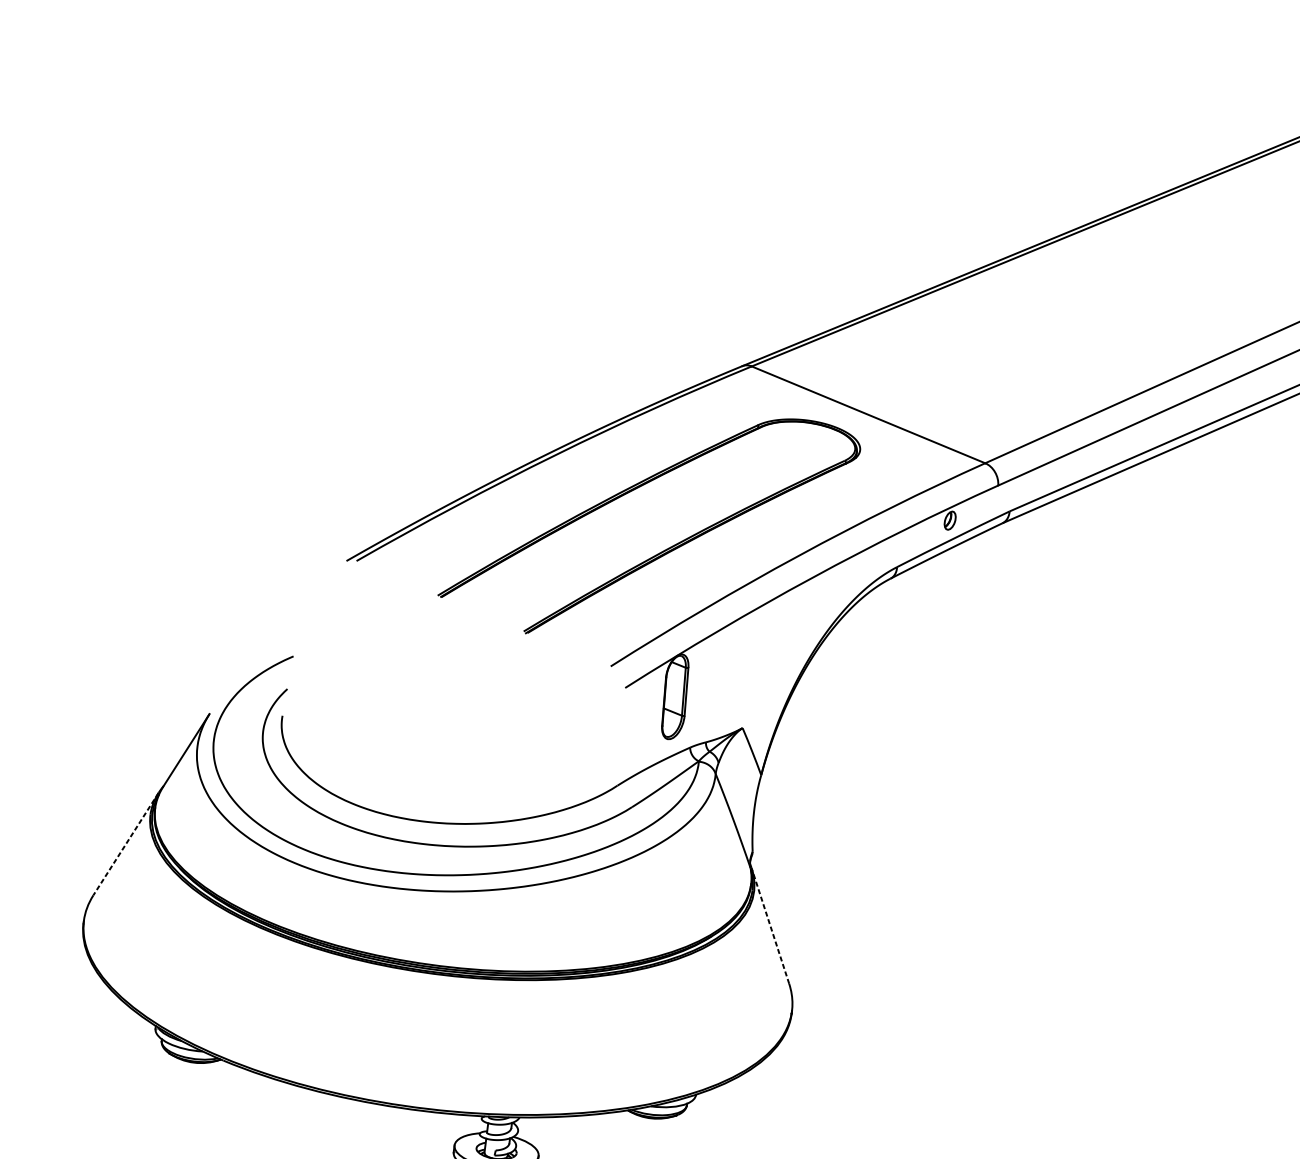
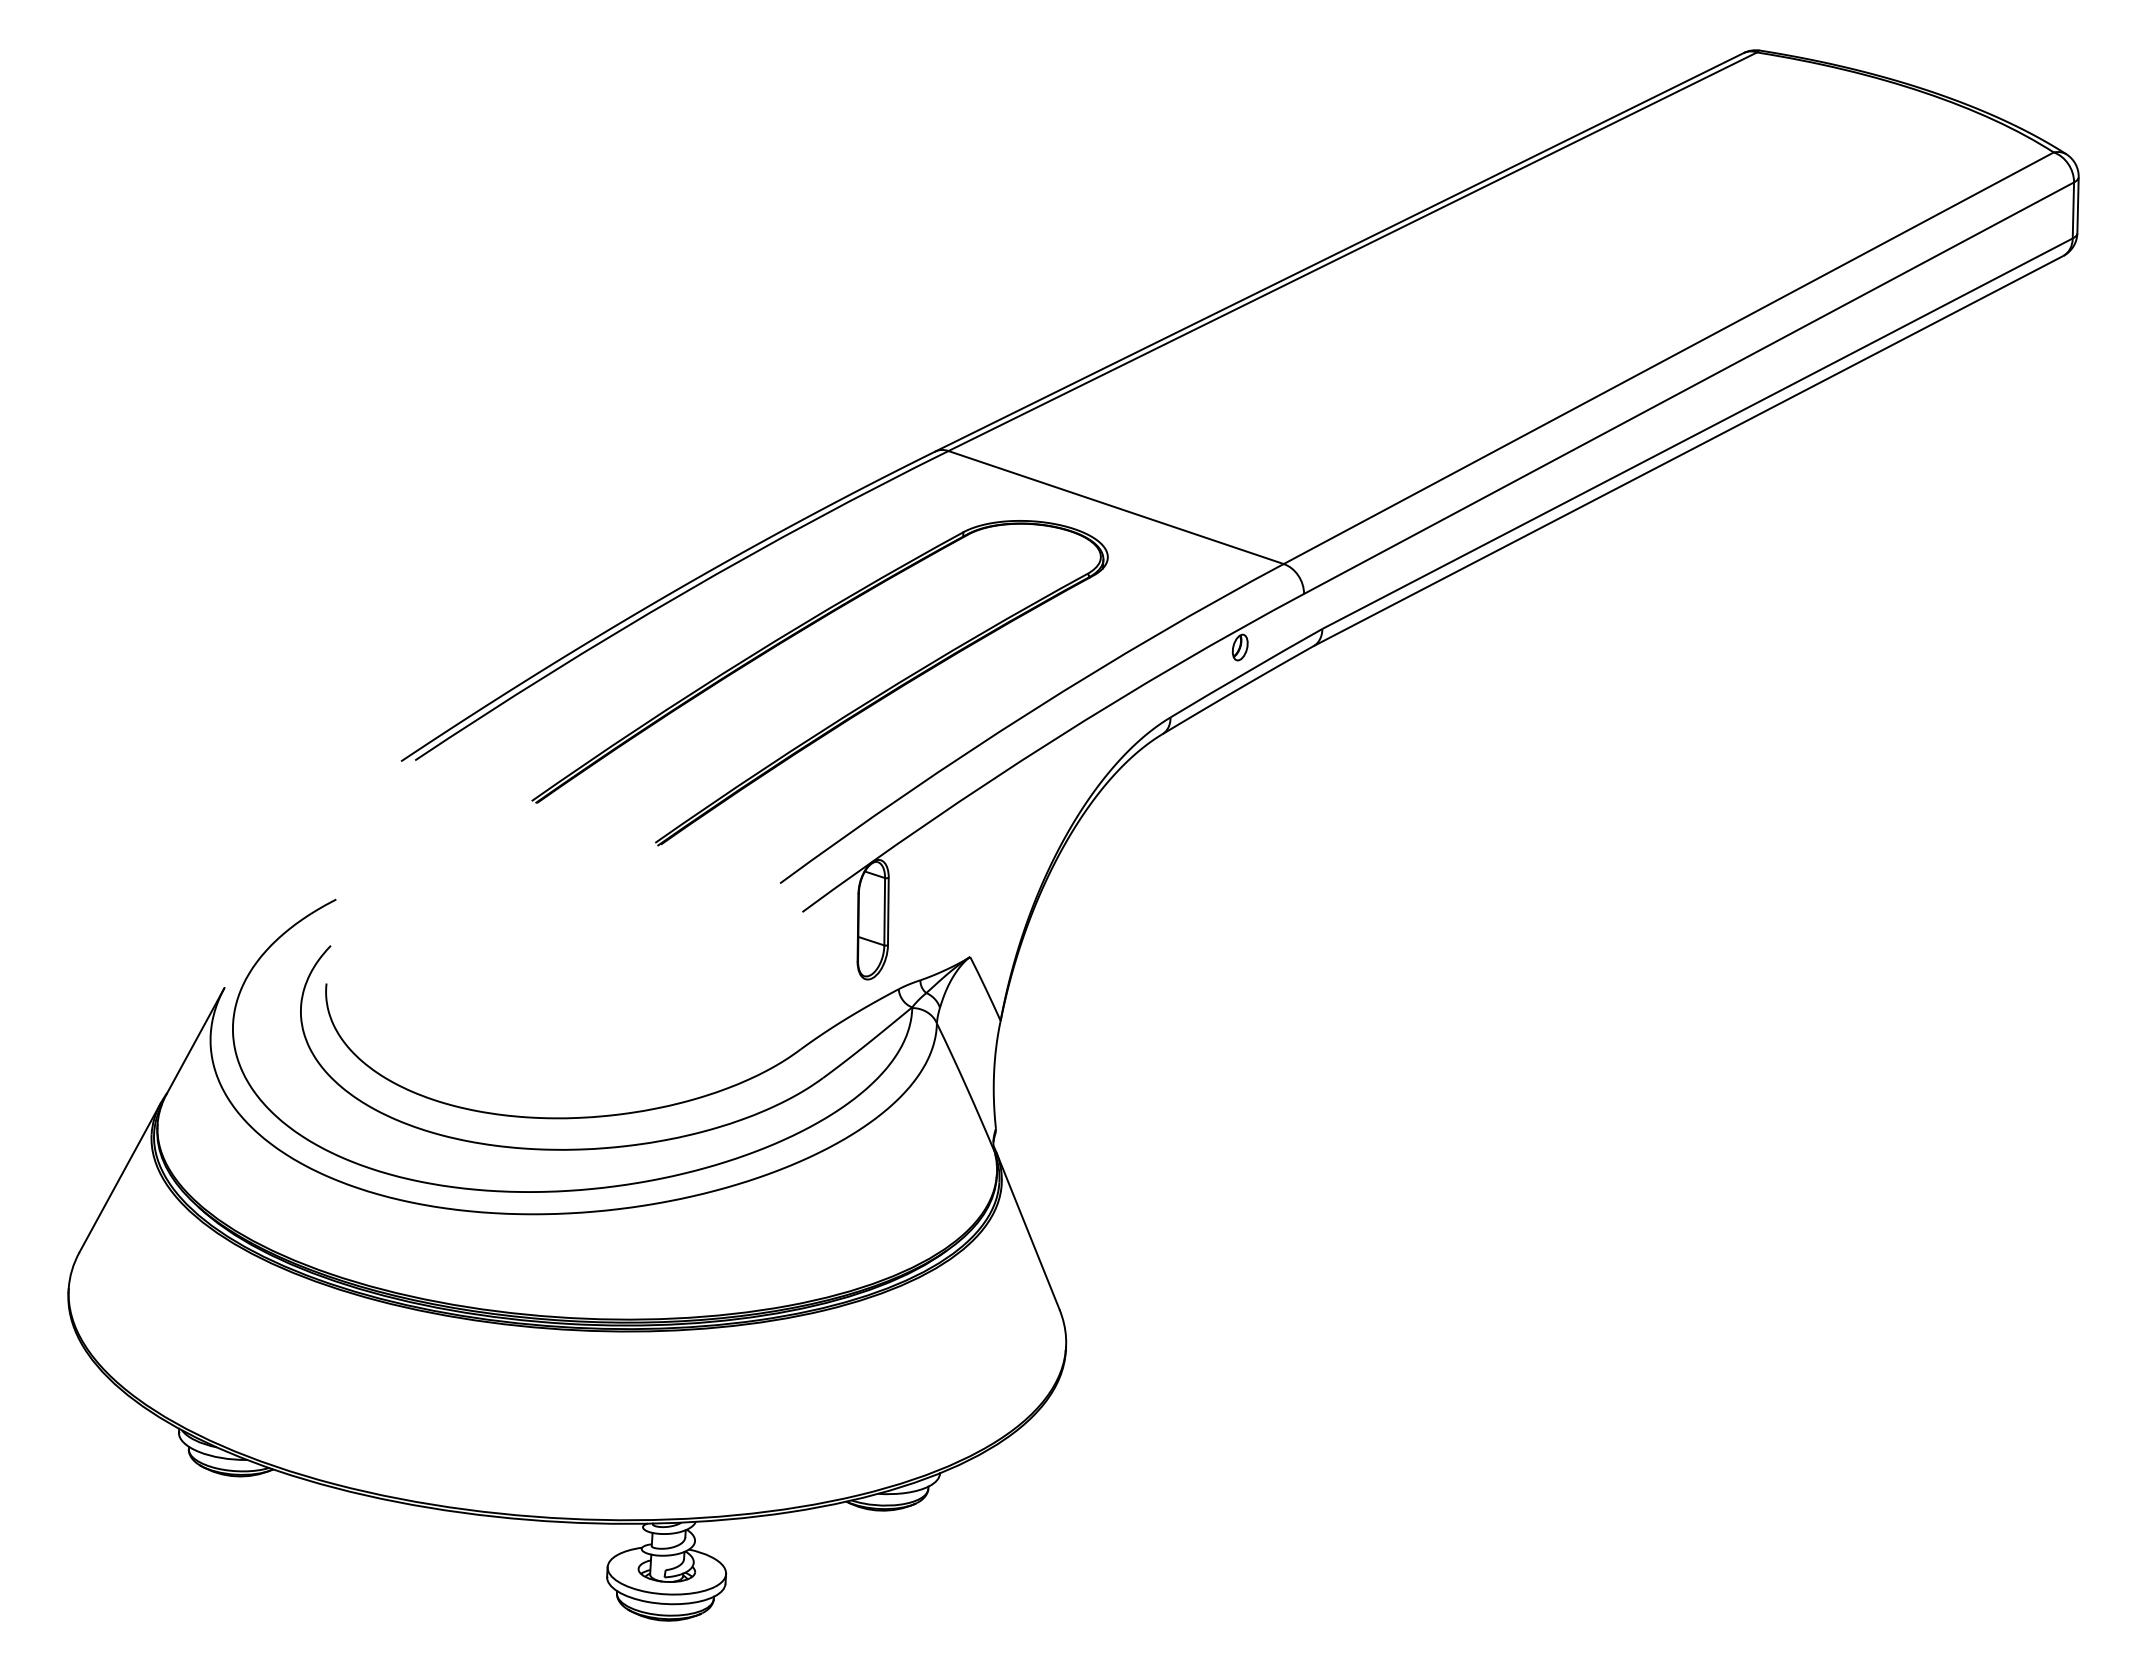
line: (126, 844) -> (120, 1177), dashed -> solid
line: (770, 925) -> (1027, 1230), dashed -> solid

